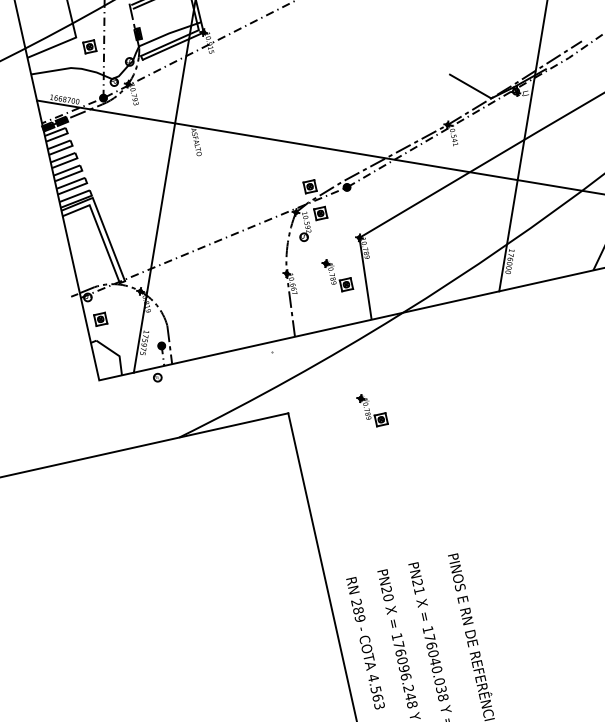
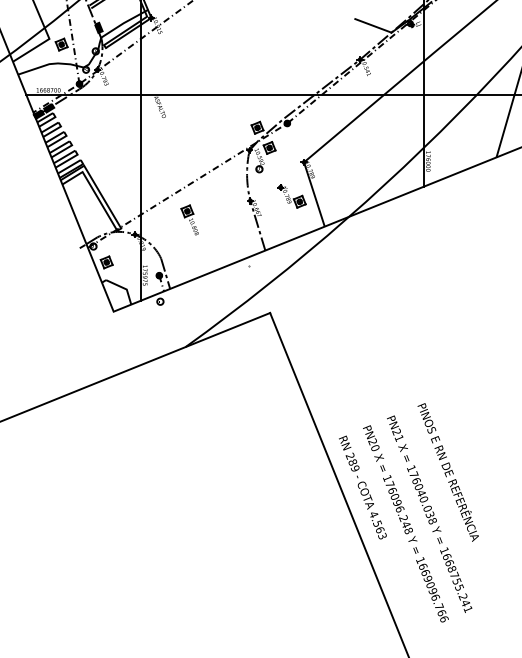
part: (209, 284) -> (189, 219), added
part: (372, 411) -> (337, 300), removed

